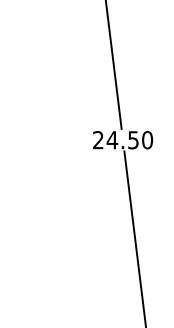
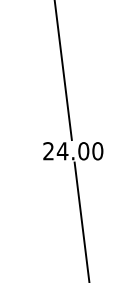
text: (133, 140) -> (83, 151), 24.50 -> 24.00

